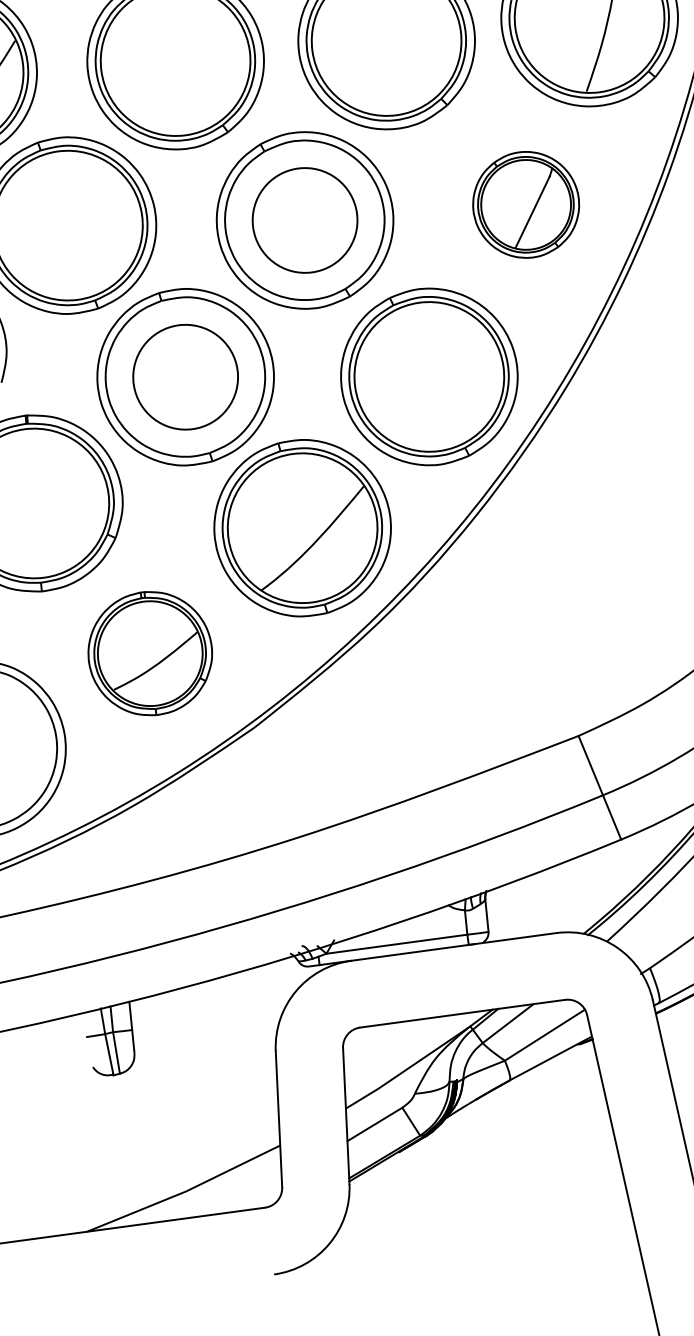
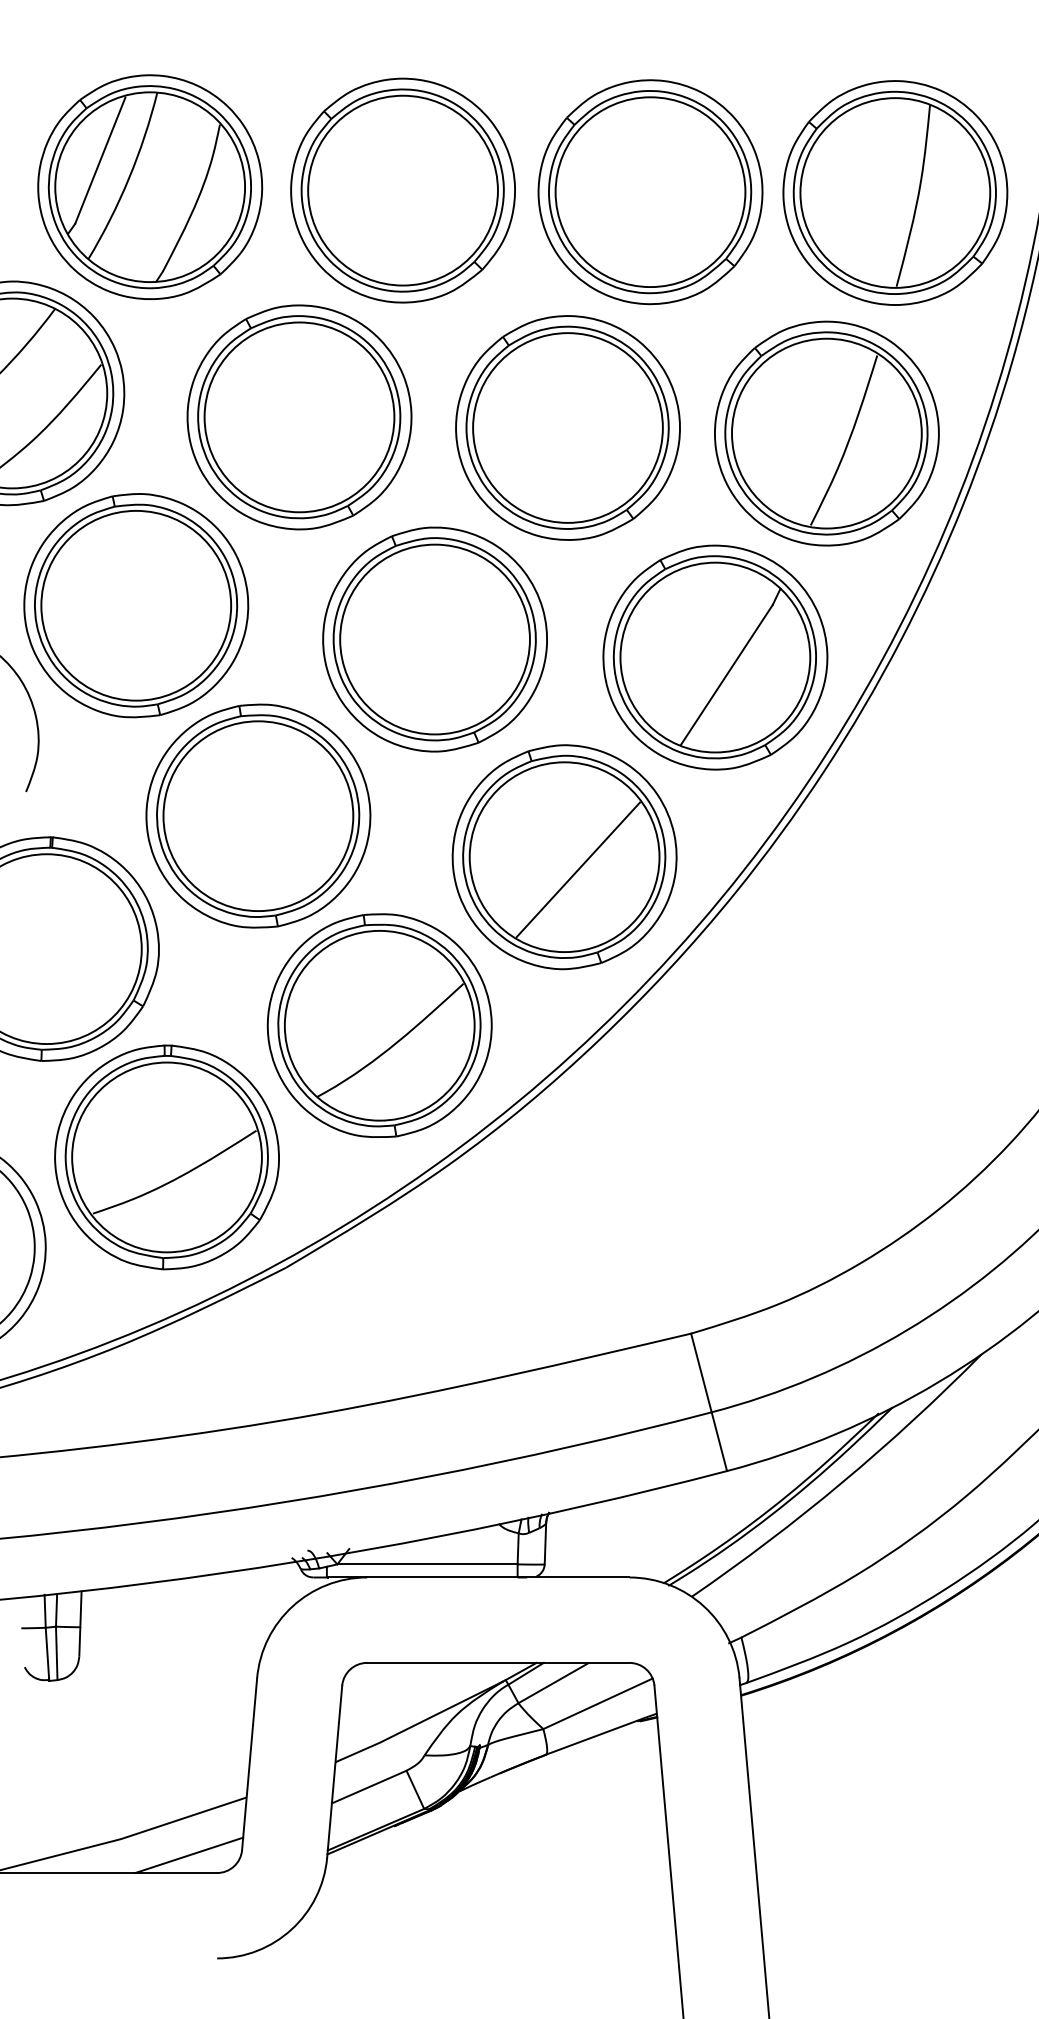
part: (526, 204) -> (715, 657), size x1.67
circle: (304, 220) -> (434, 639), size x1.43
circle: (185, 377) -> (258, 816), size x1.43
line: (440, 385) -> (577, 869), added
part: (149, 653) -> (166, 1157), size x1.43
line: (241, 1196) -> (189, 1855), added

